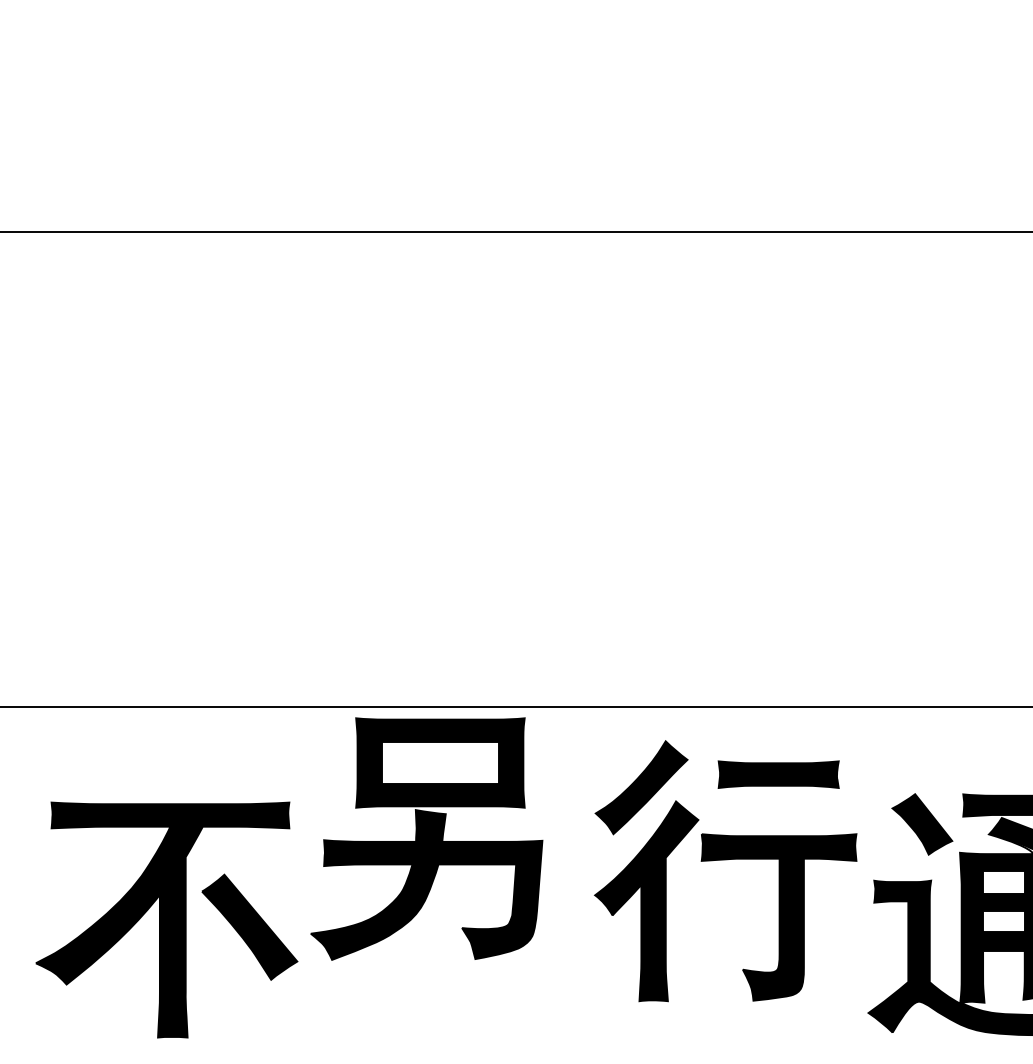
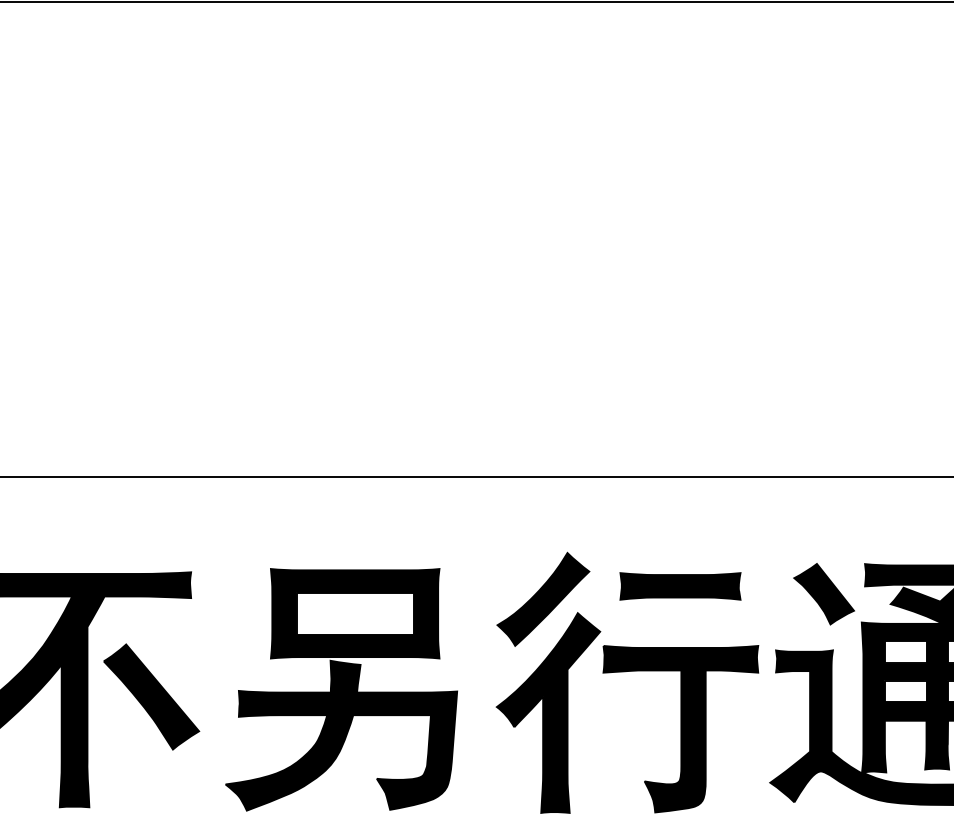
part: (426, 838) -> (341, 689), moved
part: (725, 860) -> (627, 672), moved

